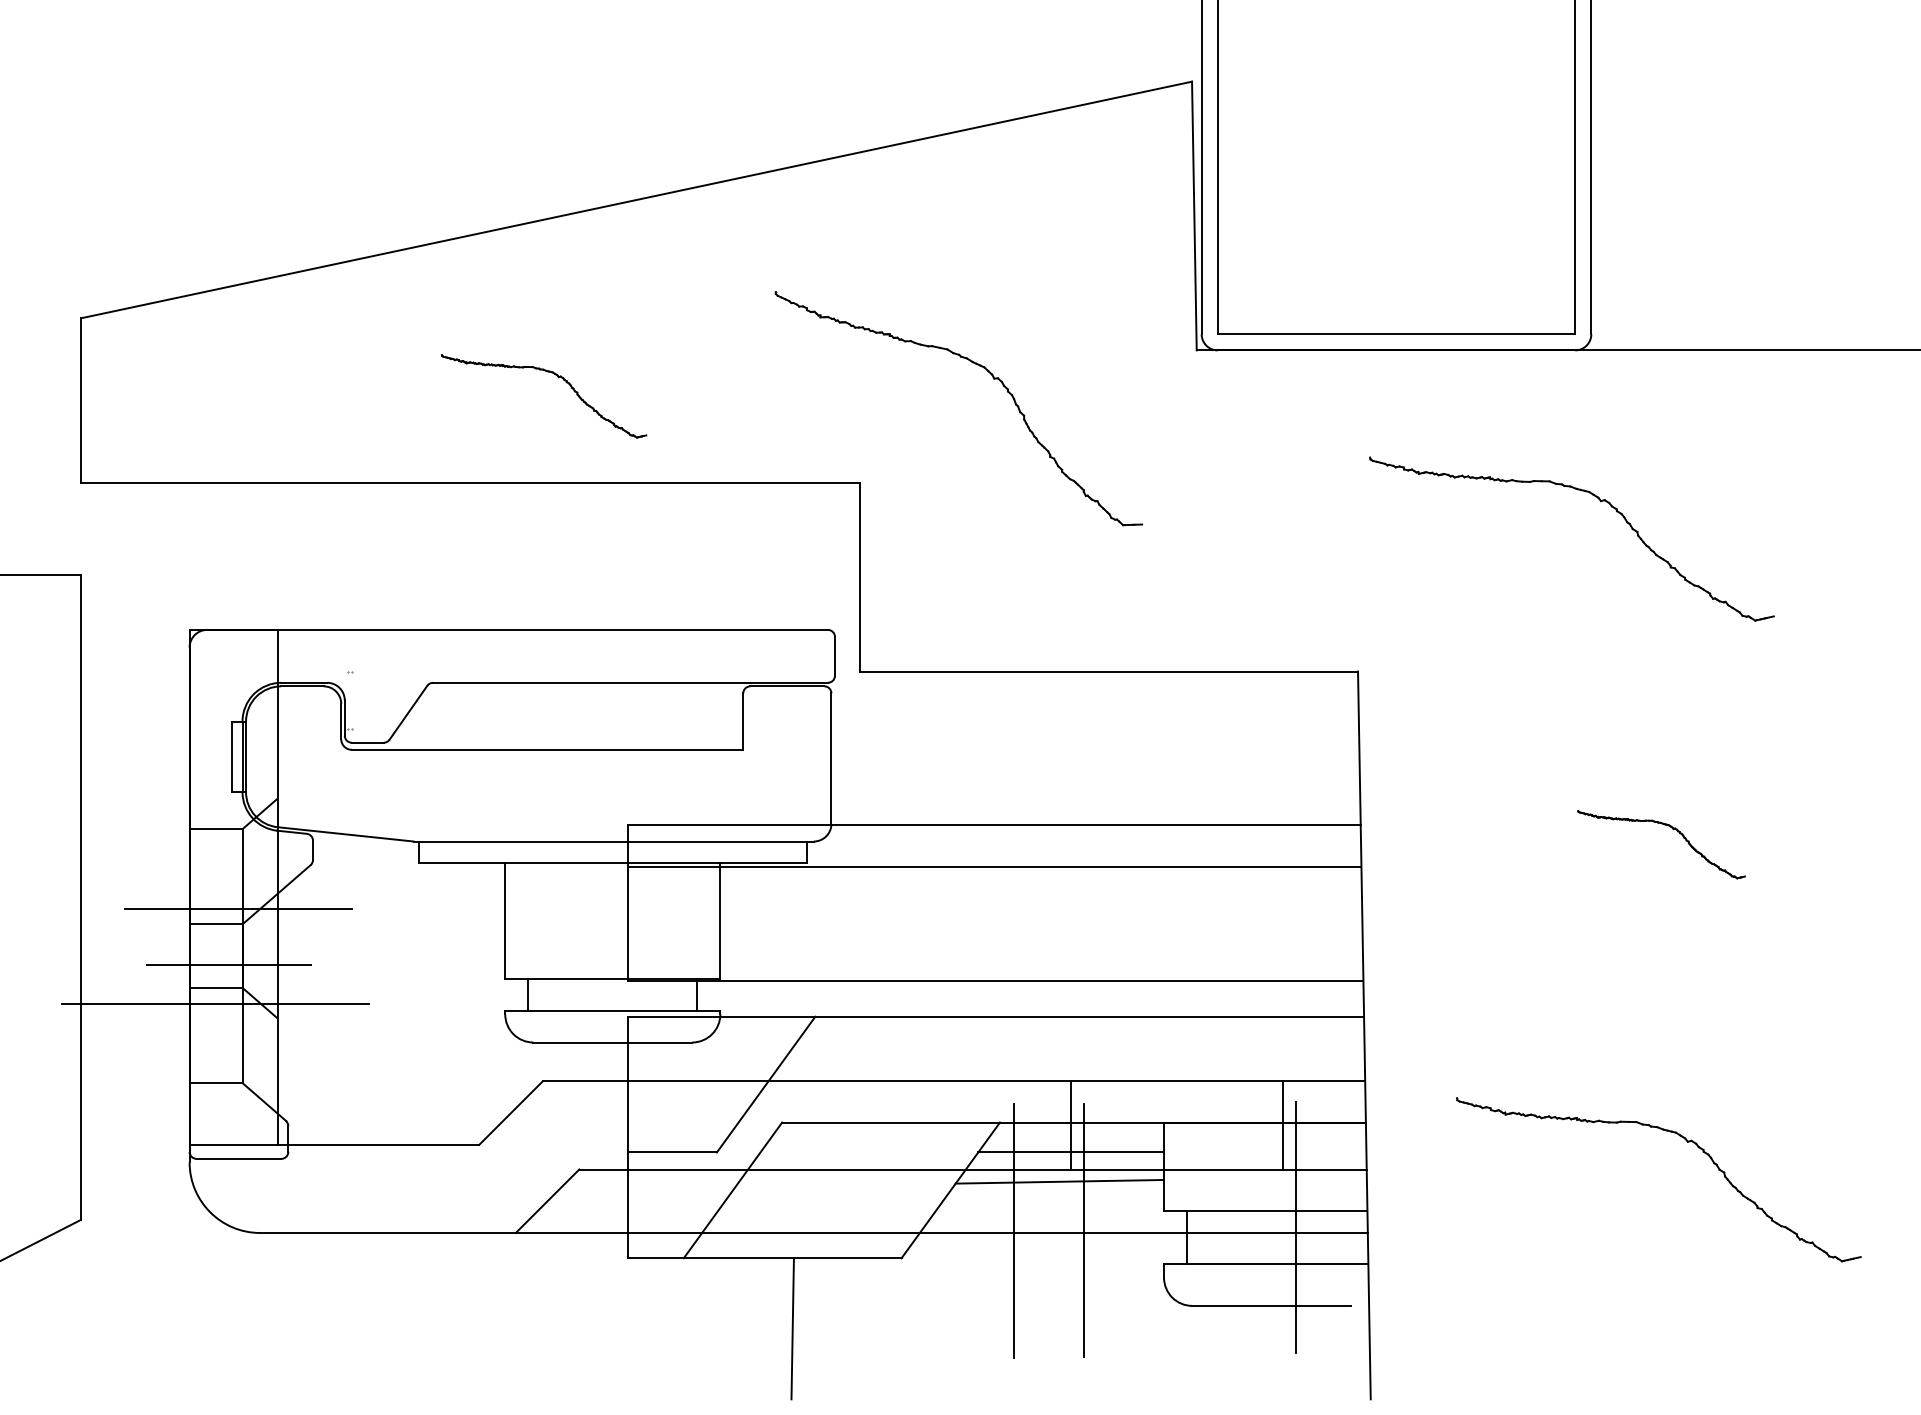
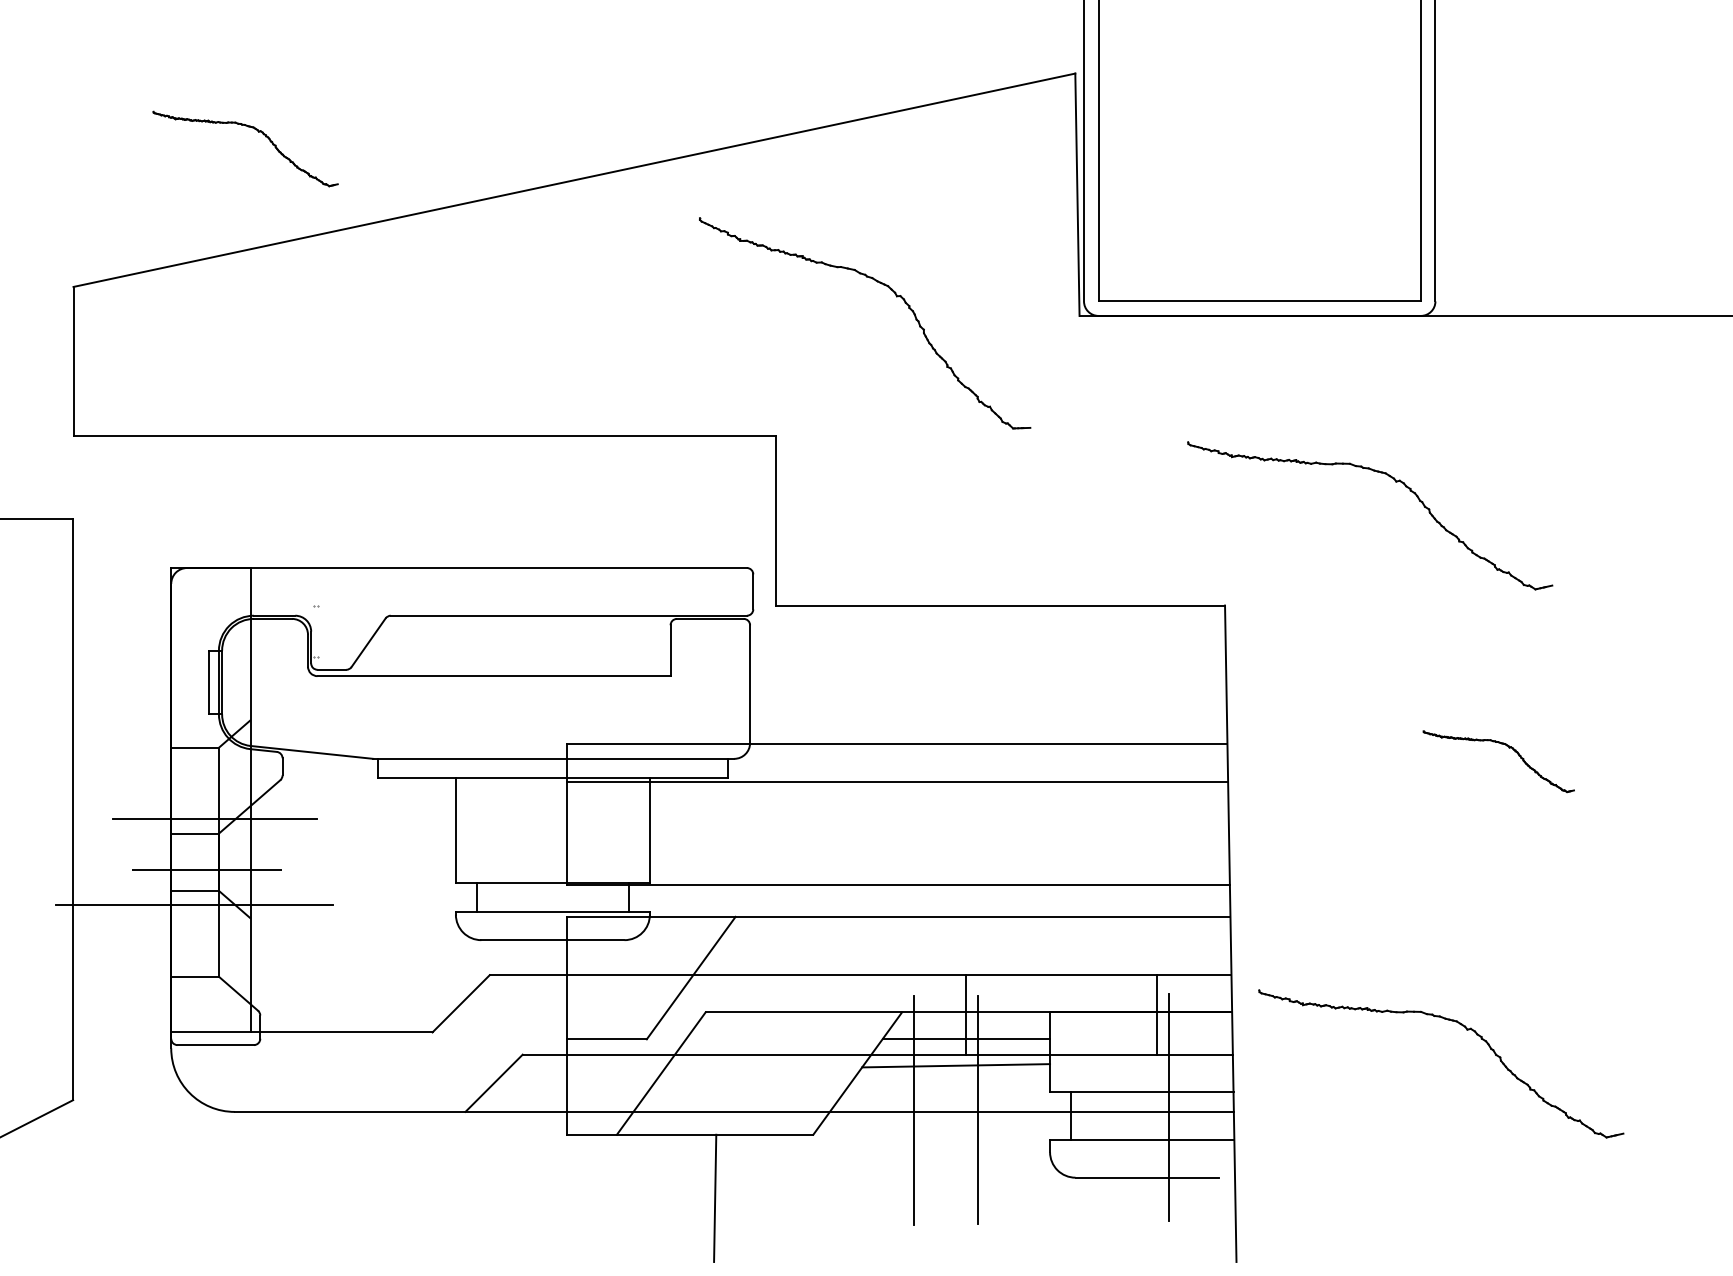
part: (558, 378) -> (258, 132), moved
part: (993, 379) -> (896, 297), moved
part: (1600, 502) -> (1395, 482), moved
part: (1687, 1142) -> (1467, 1030), moved

